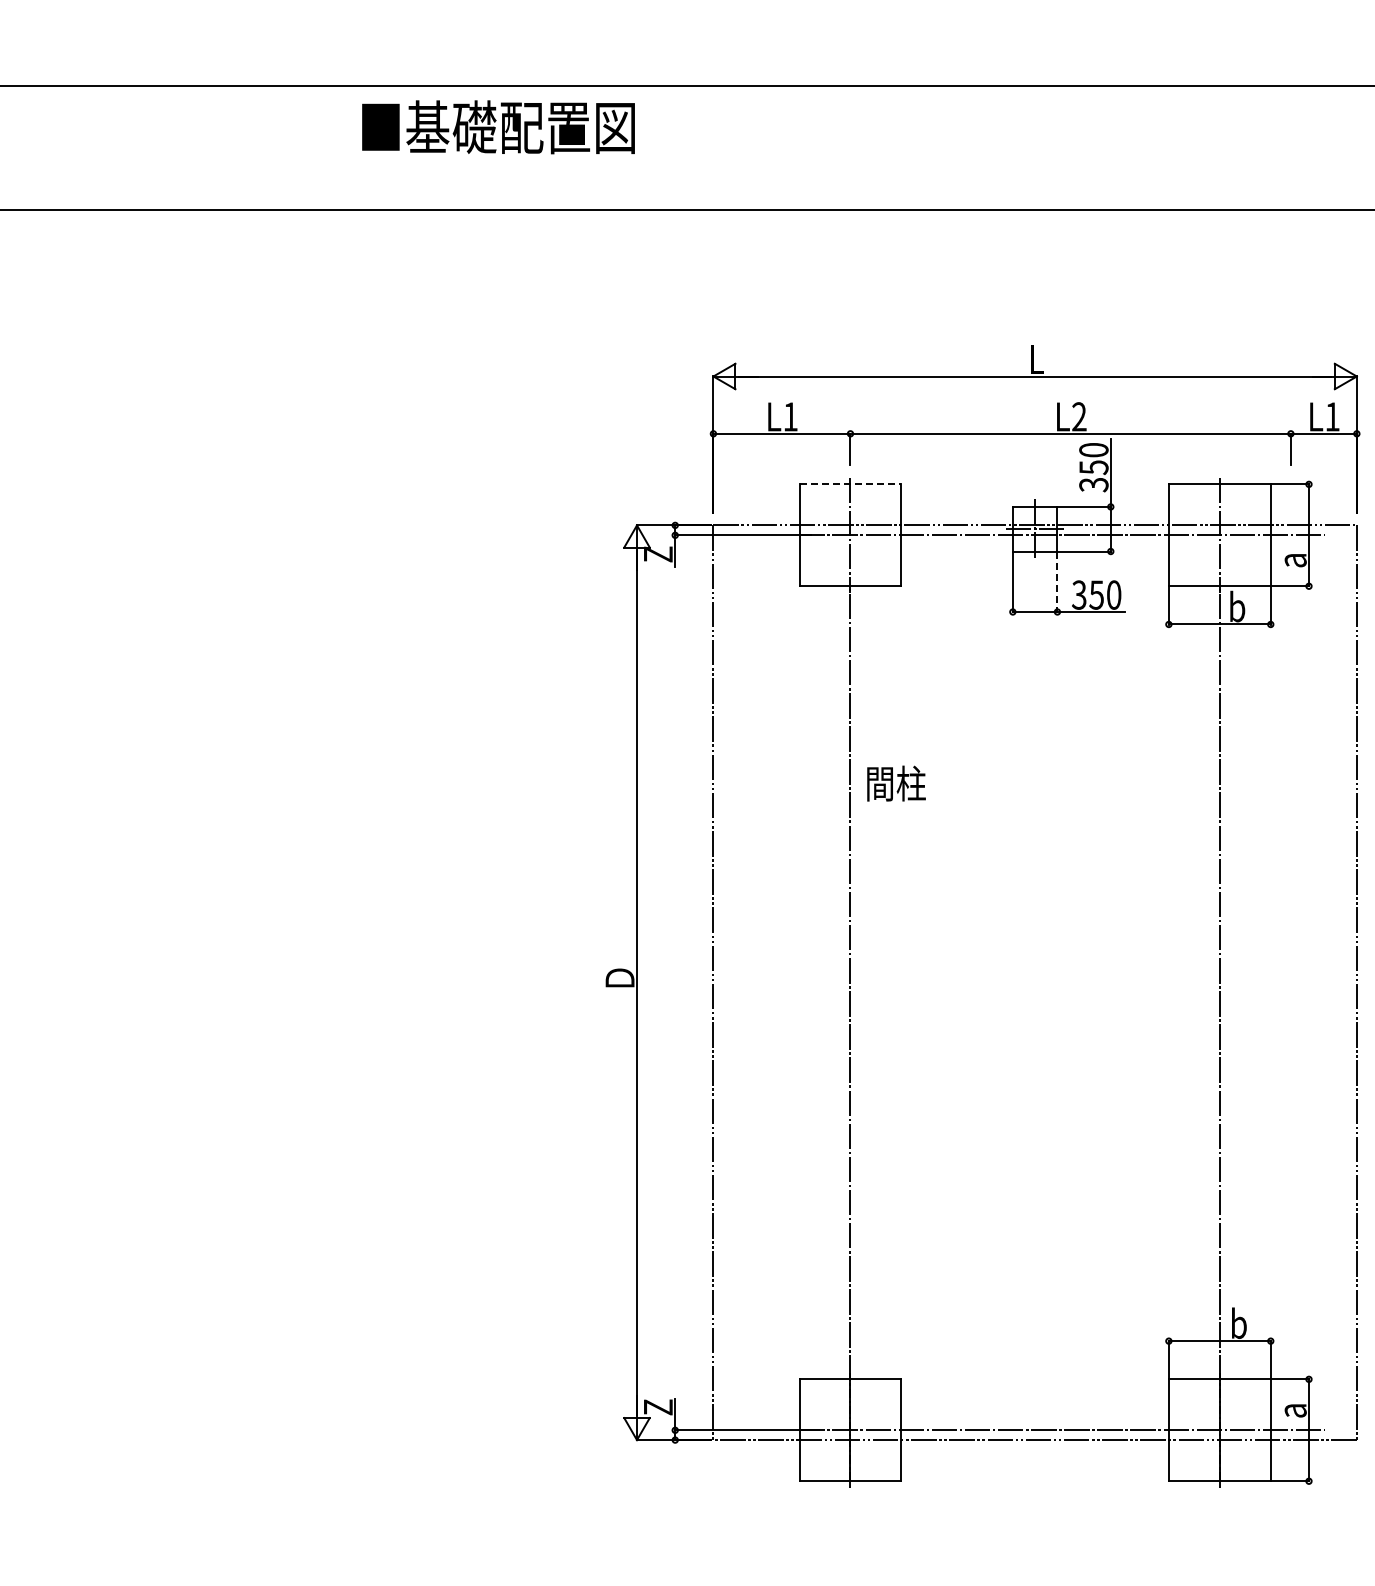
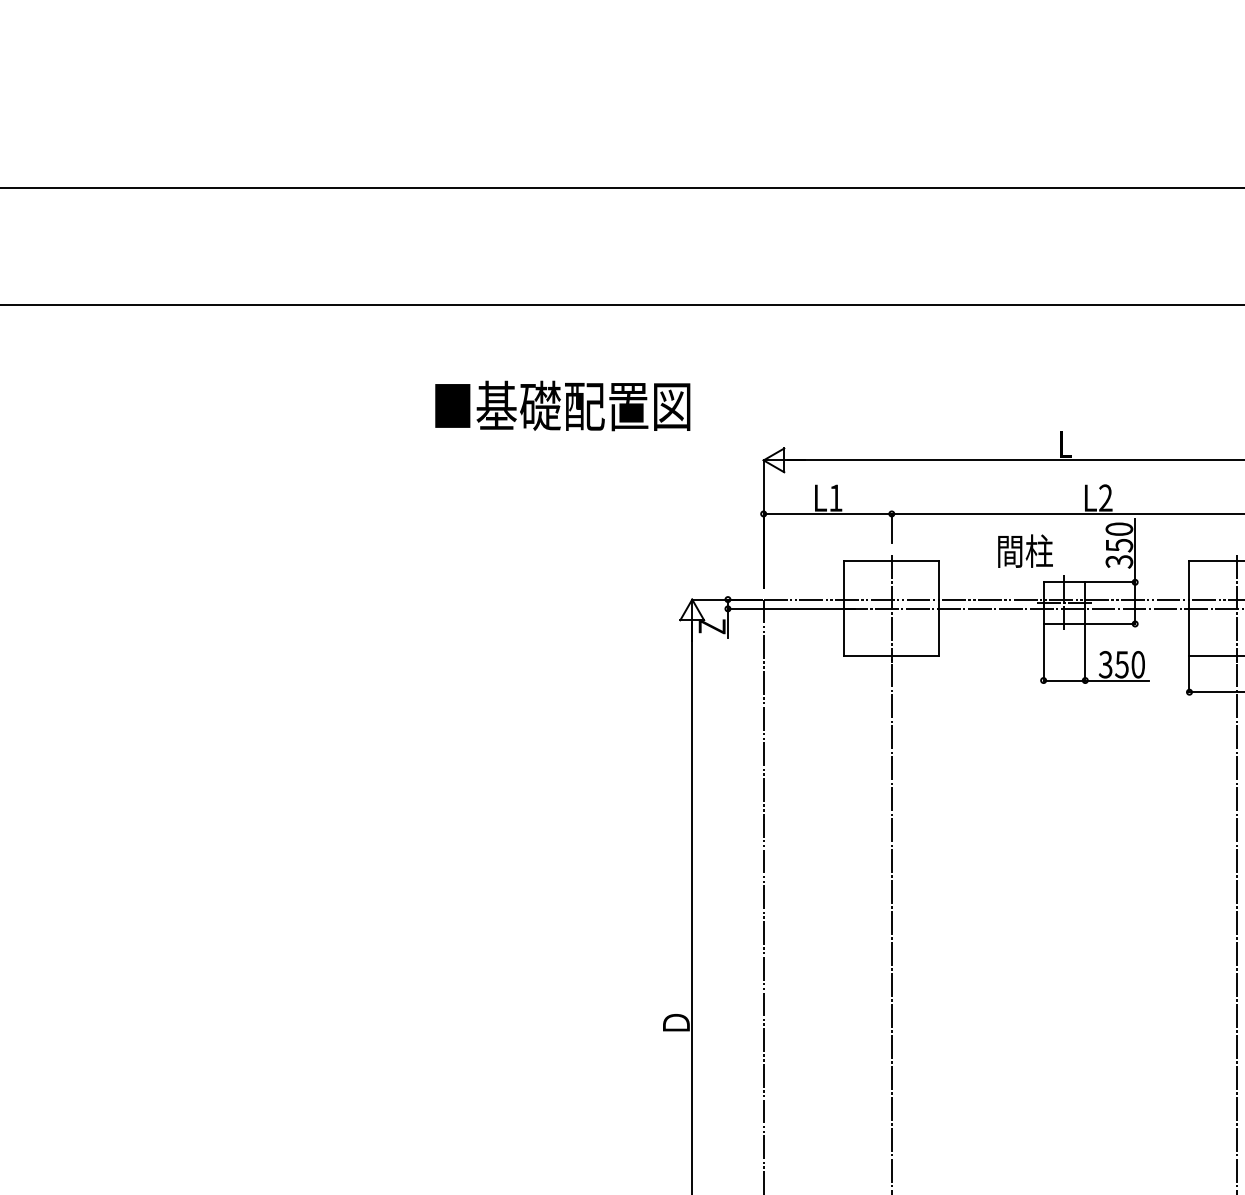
text: (498, 127) -> (562, 406), moved
line: (850, 484) -> (891, 561), dashed -> solid
line: (1057, 582) -> (1085, 652), dashed -> solid
text: (896, 783) -> (1025, 551), moved

